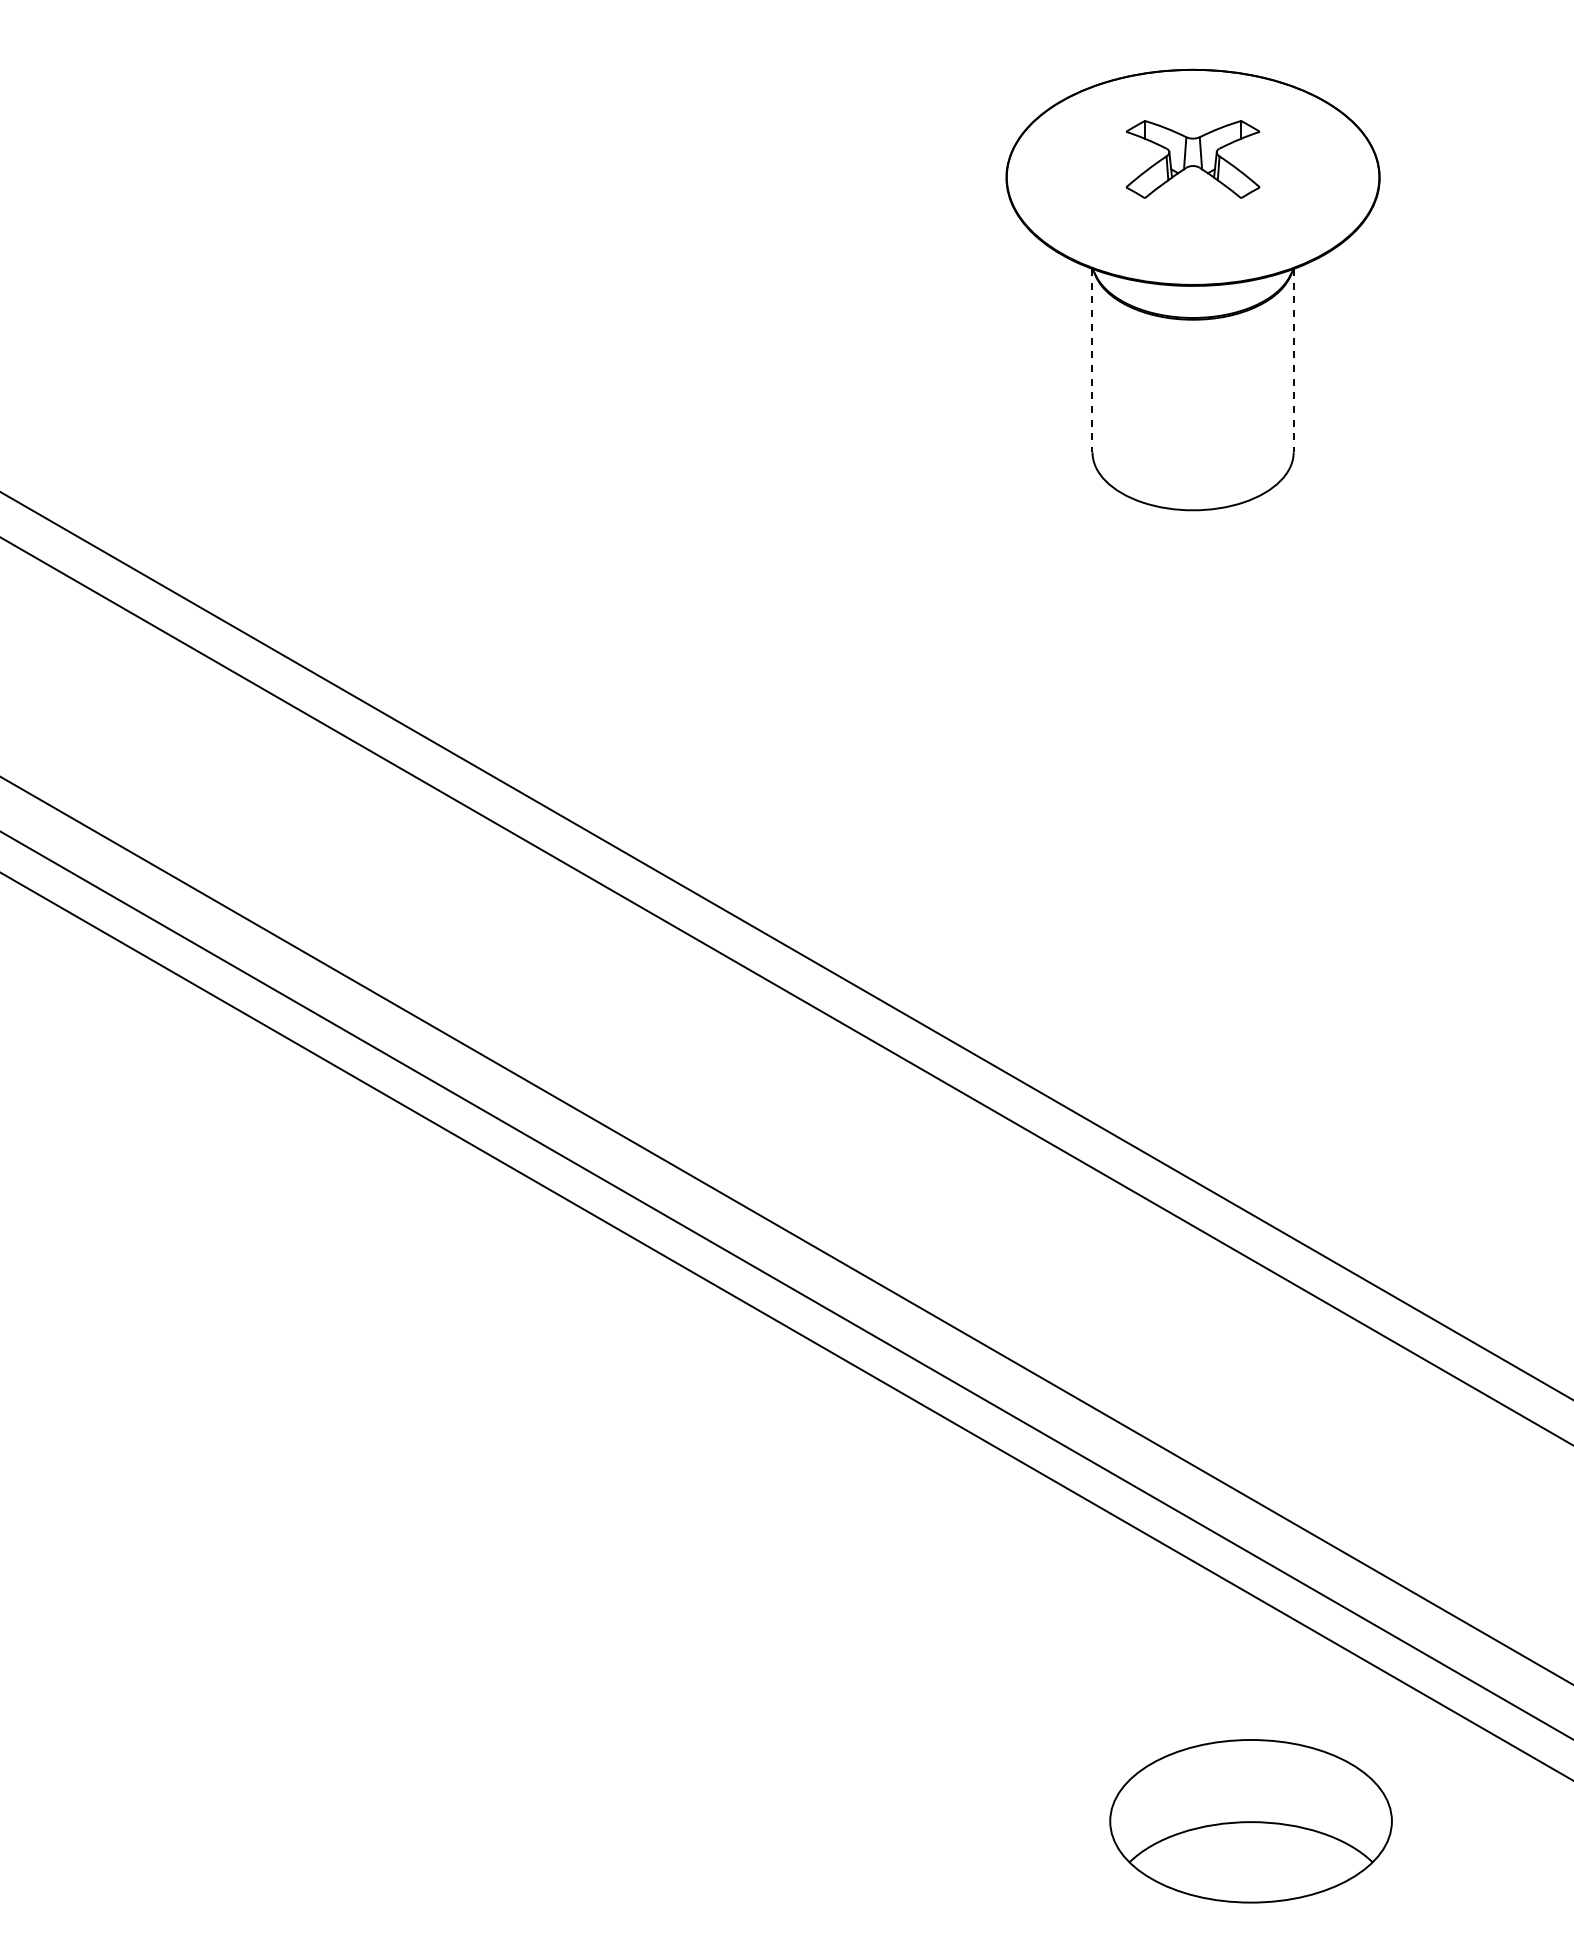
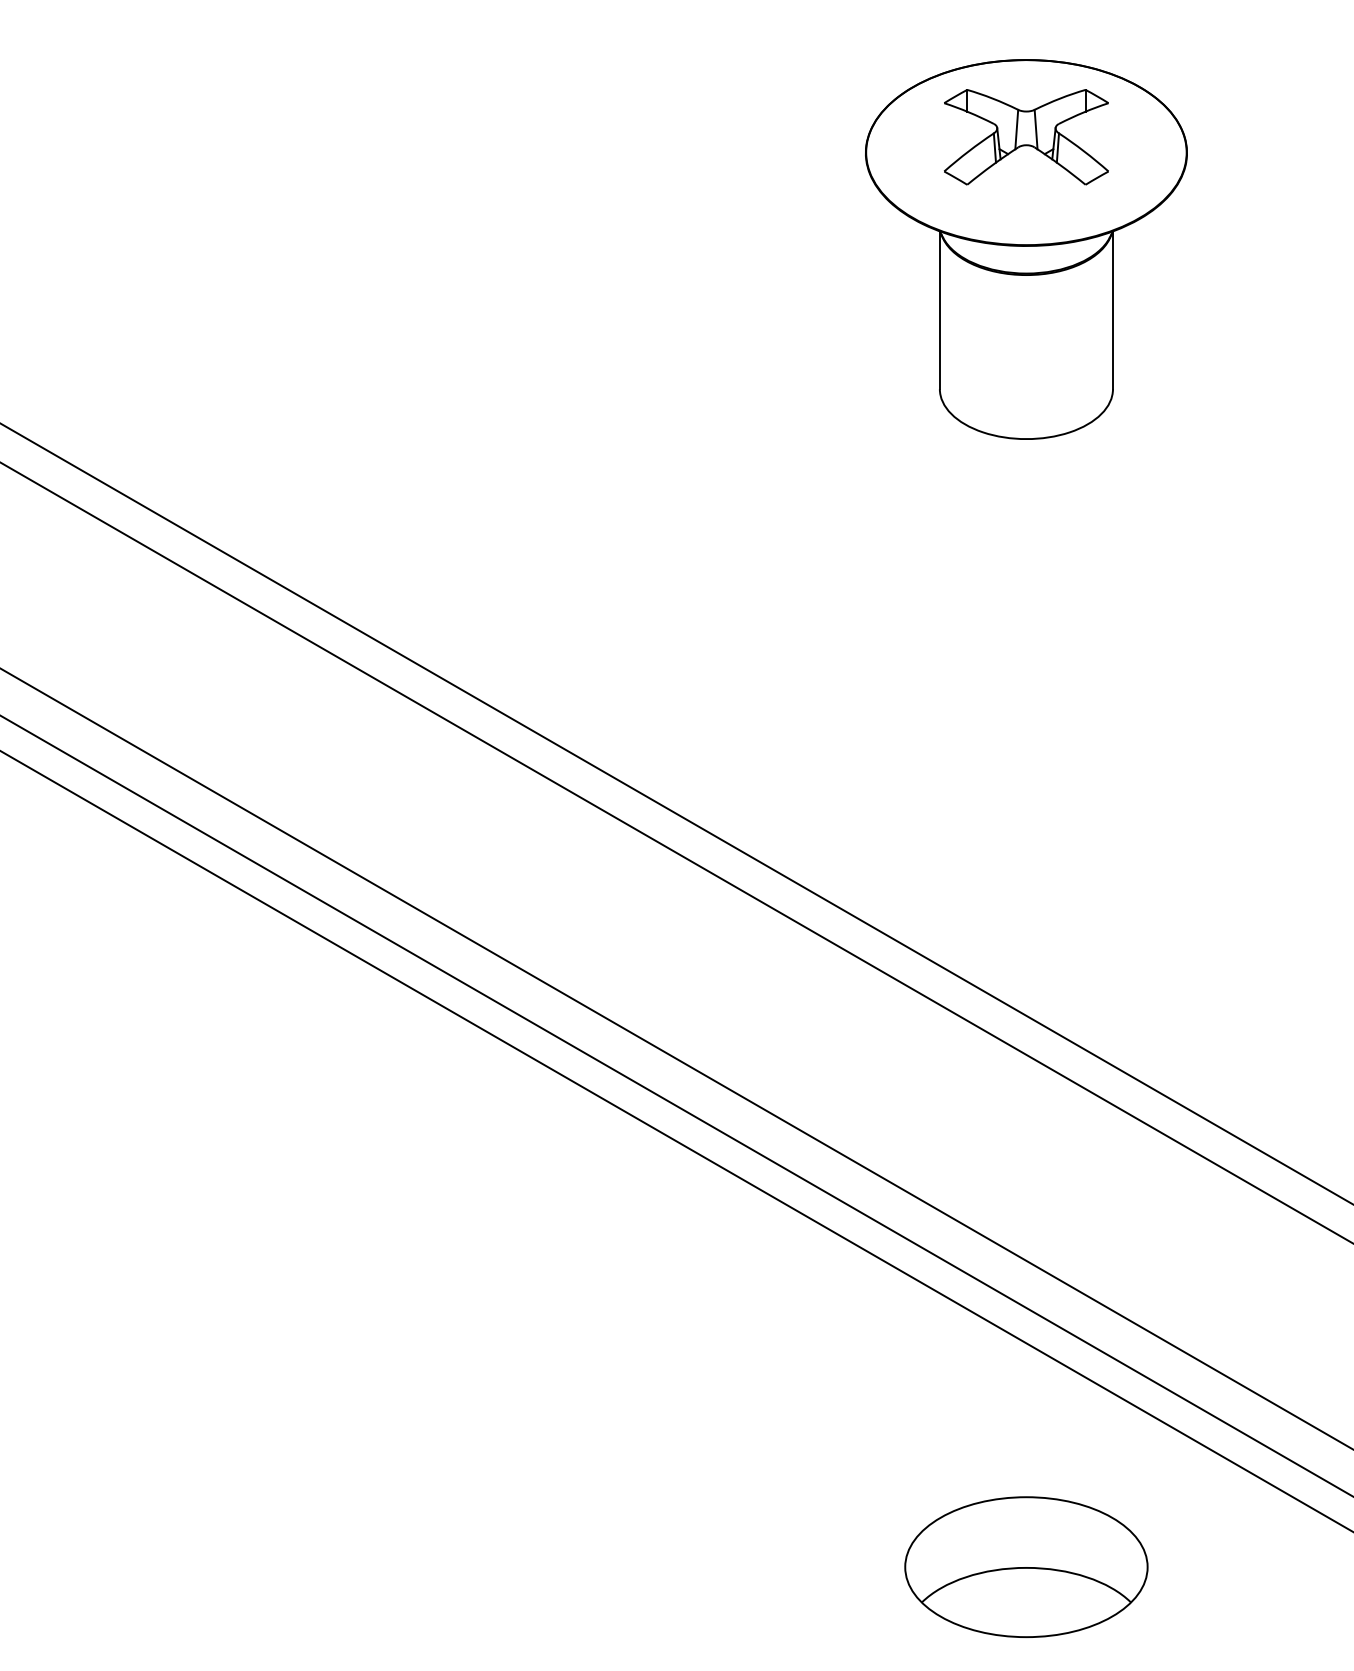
part: (1192, 159) -> (1025, 137), size x1.43
line: (1092, 360) -> (939, 310), dashed -> solid
line: (1293, 360) -> (1112, 310), dashed -> solid
part: (1250, 1821) -> (1025, 1567), moved

